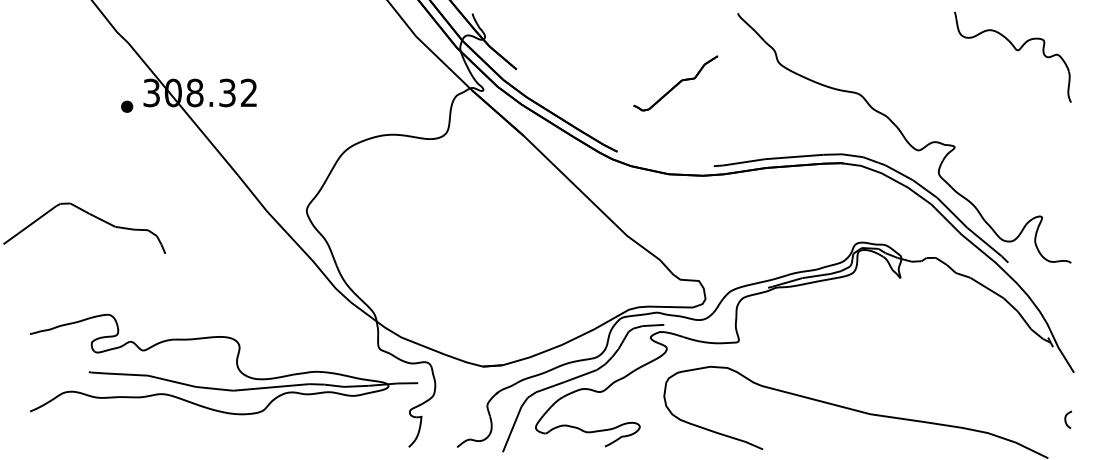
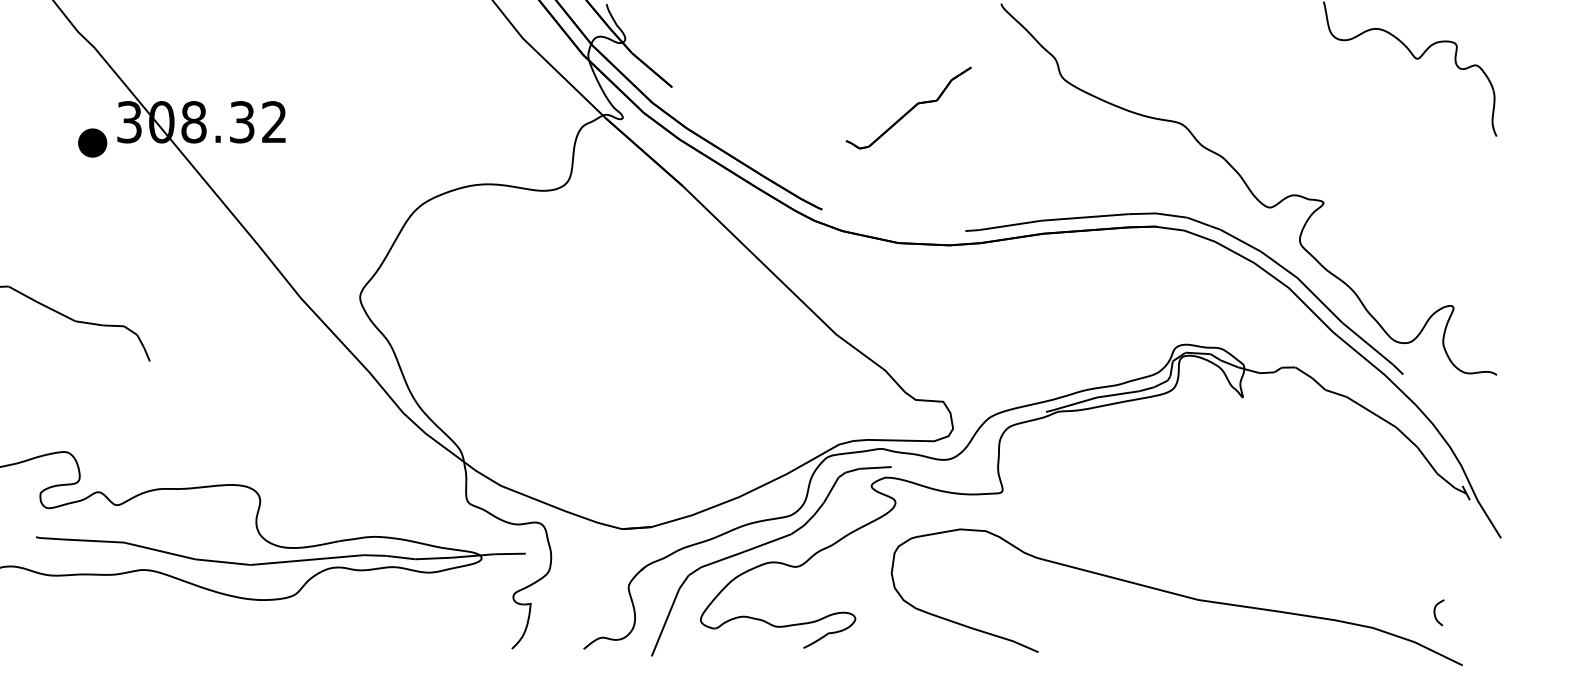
part: (127, 106) -> (93, 142), size x1.6
curve: (1066, 419) -> (1436, 612), moved

